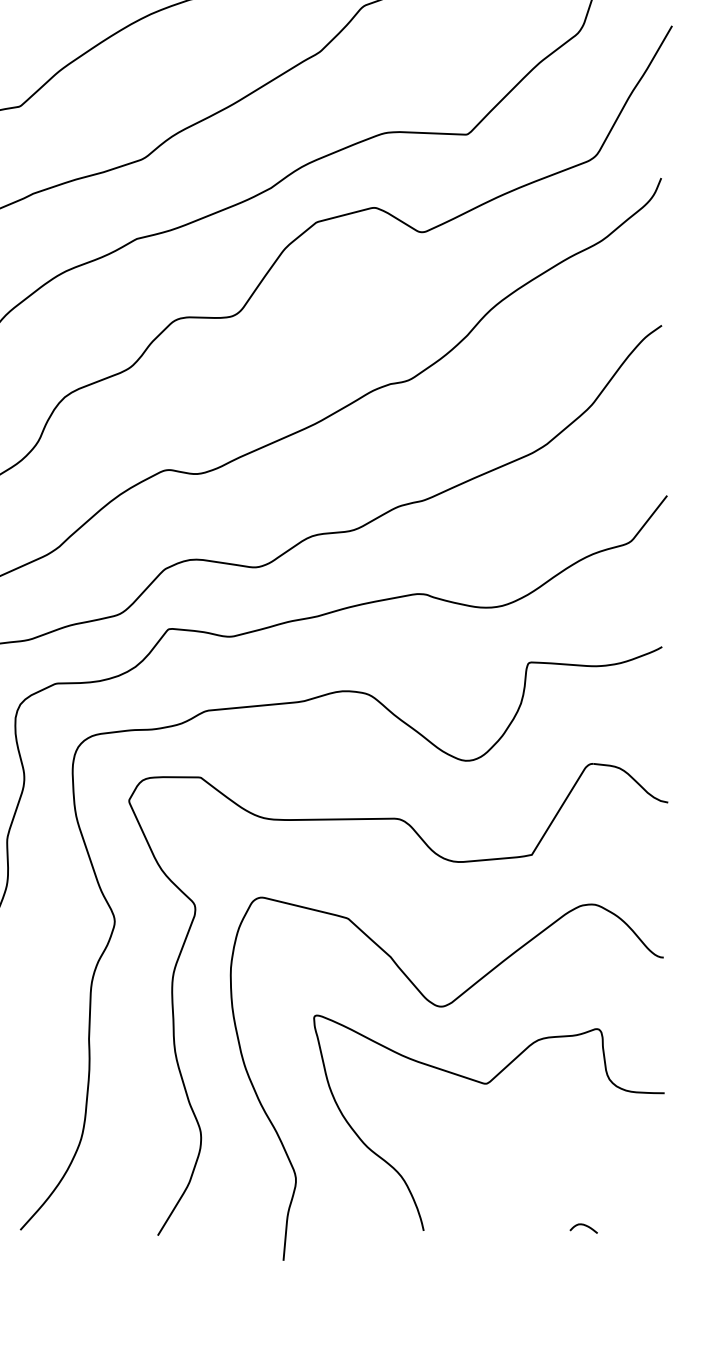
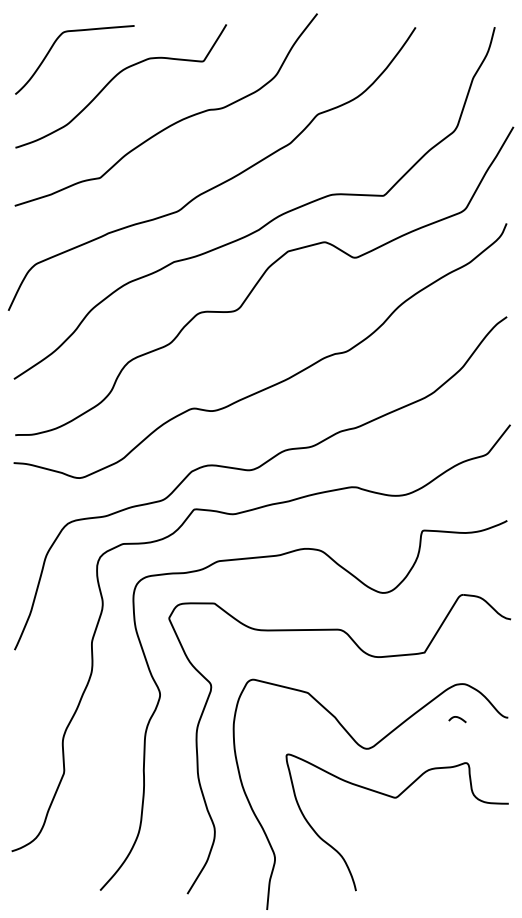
curve: (583, 1226) -> (457, 718), moved

